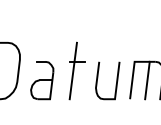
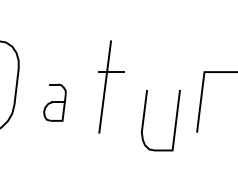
part: (42, 80) -> (55, 102), size x0.6
line: (147, 80) -> (225, 102), removed
curve: (115, 84) -> (173, 126), moved

